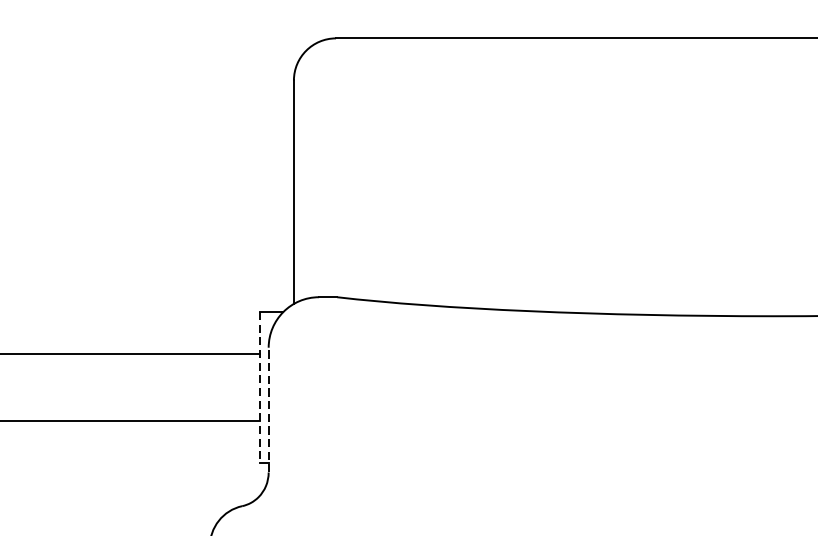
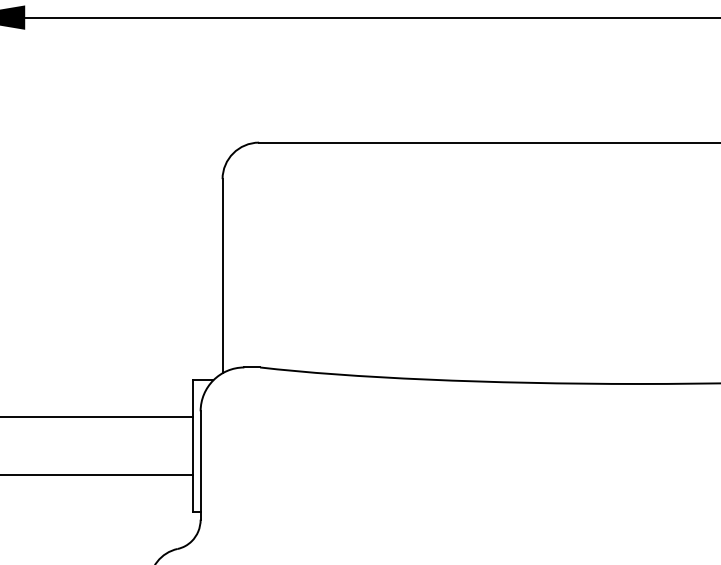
line: (260, 388) -> (193, 446), dashed -> solid
line: (268, 410) -> (200, 465), dashed -> solid

